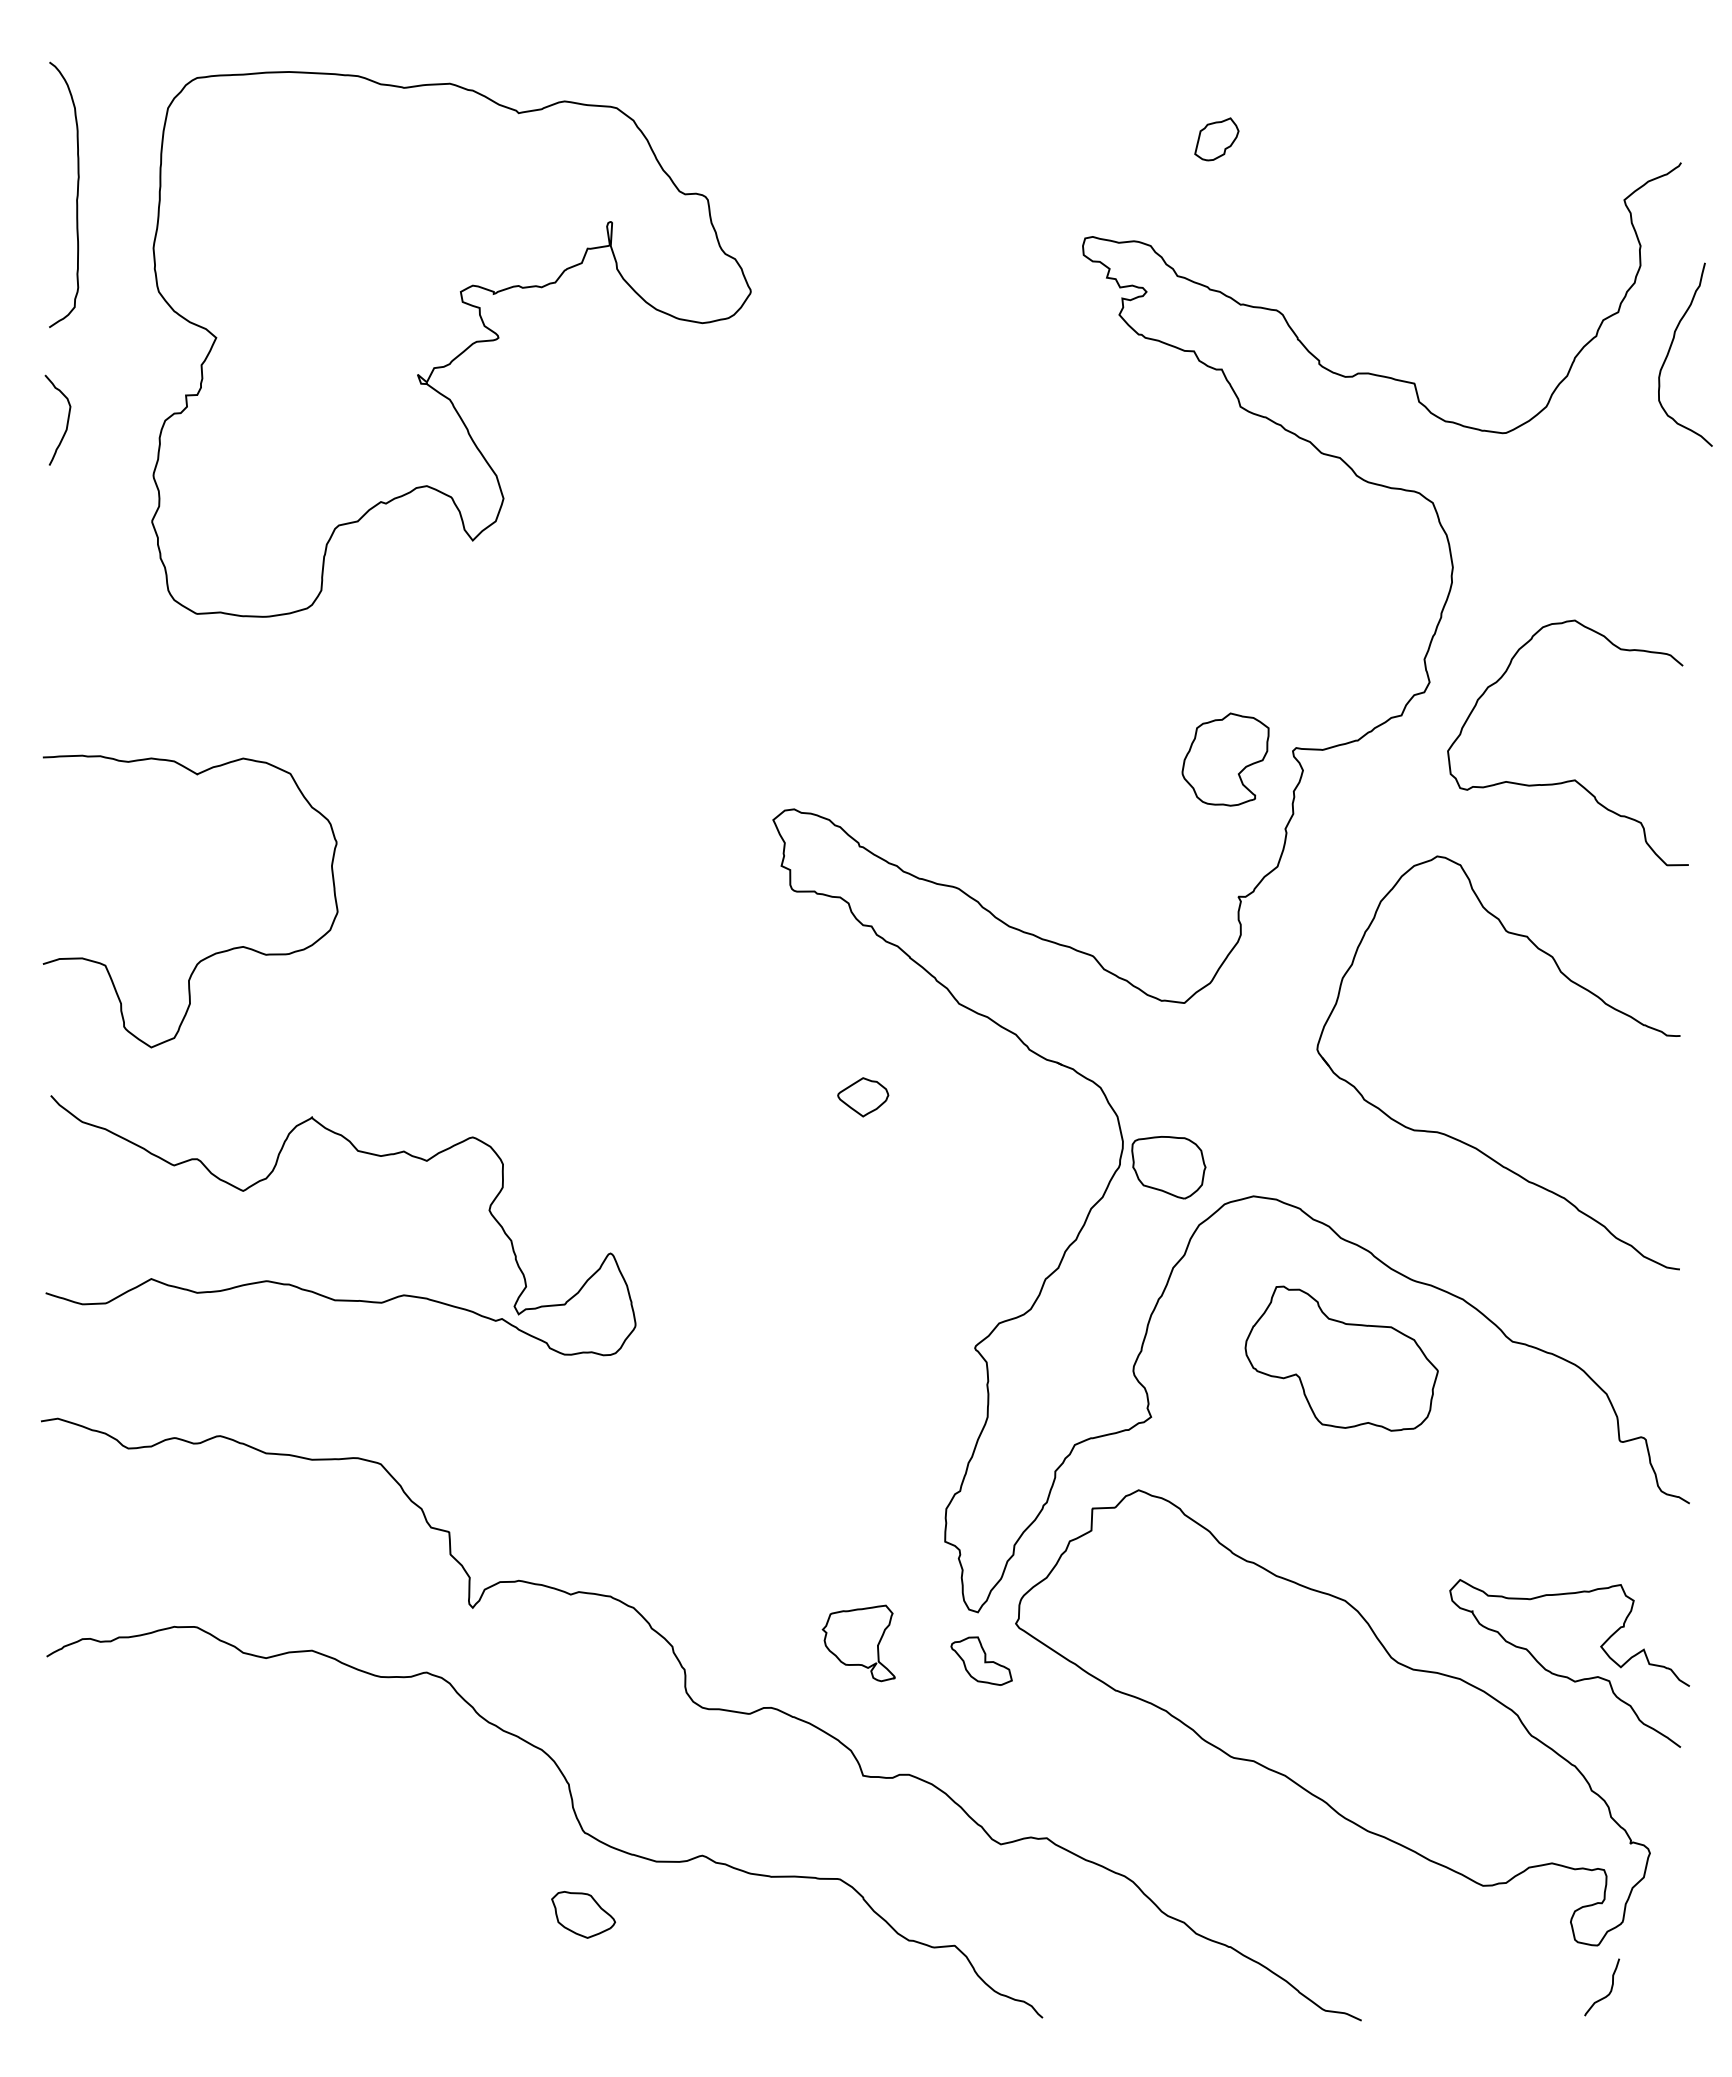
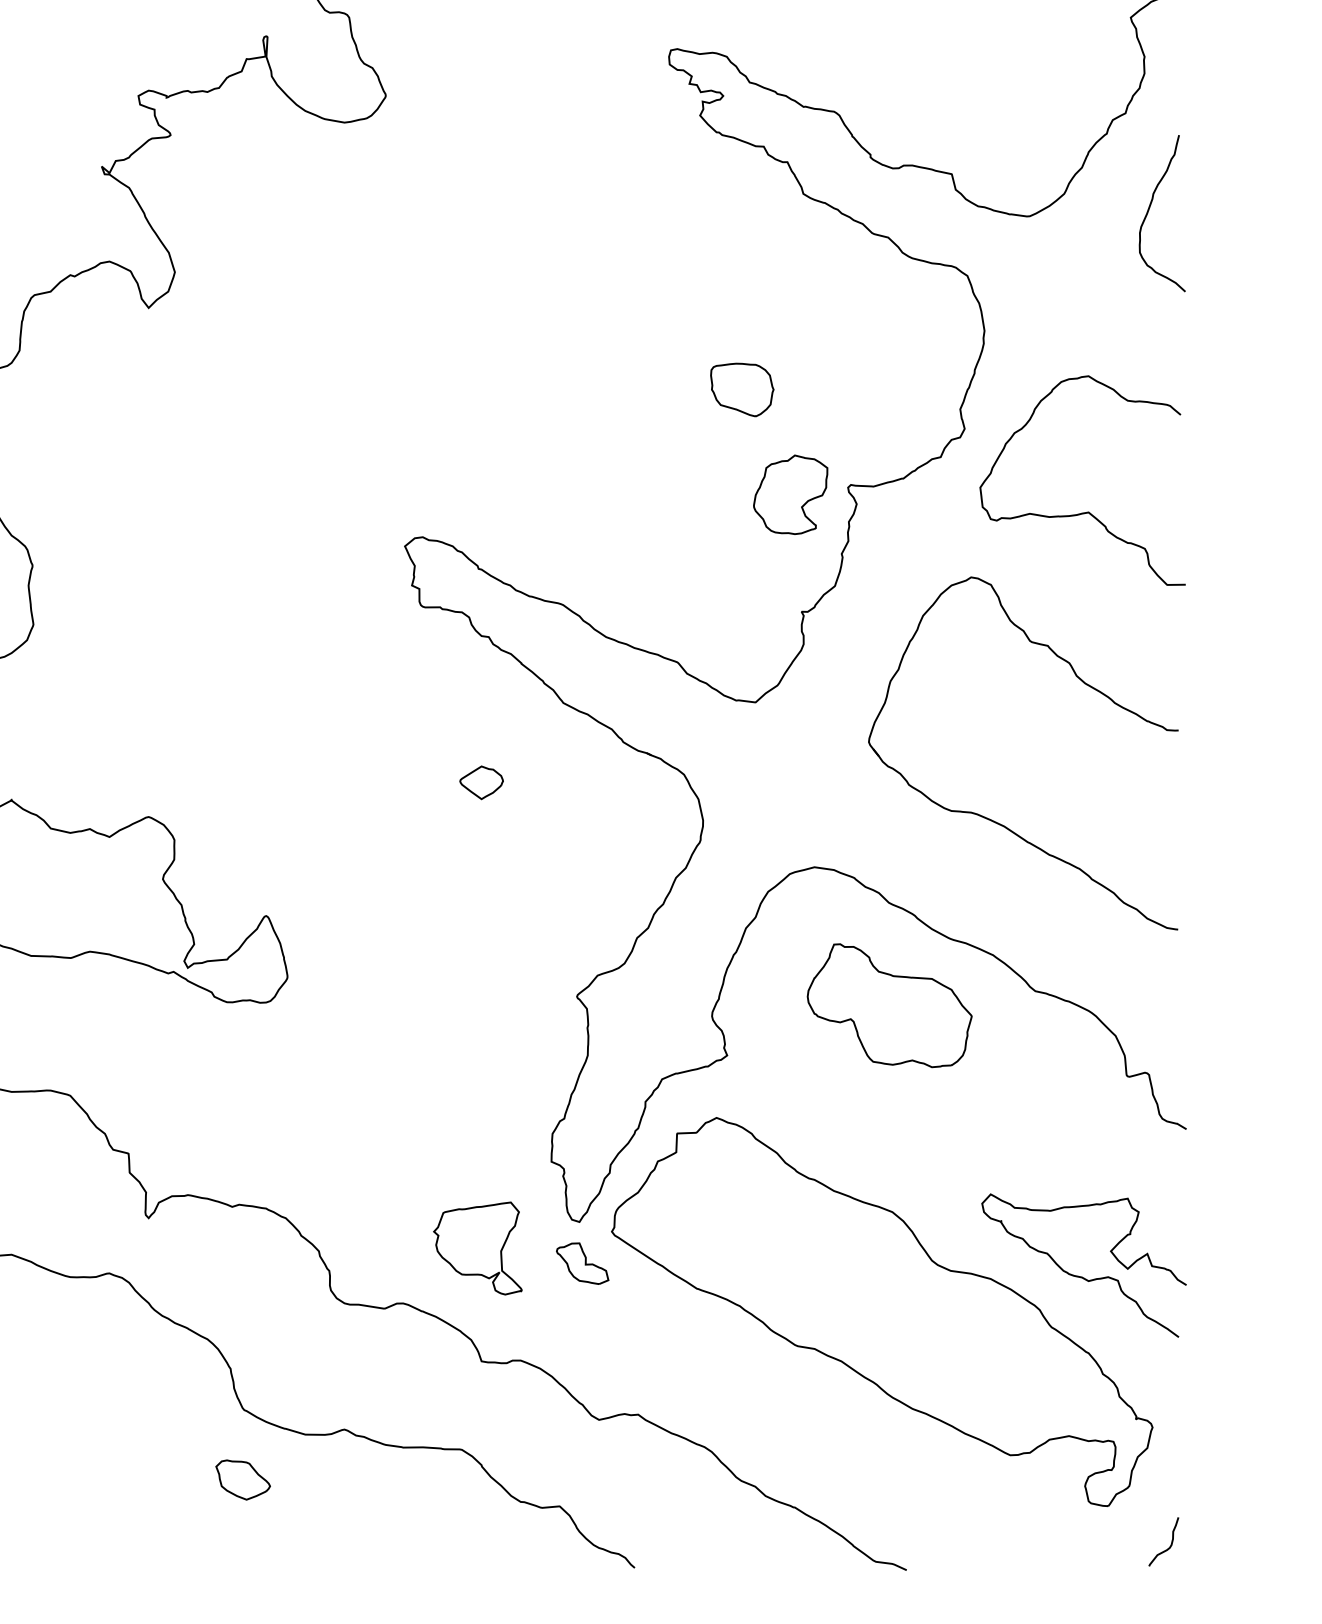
curve: (1670, 350) -> (1149, 209), moved
part: (1168, 1167) -> (741, 389), moved
part: (858, 1643) -> (477, 1248), size x1.43
curve: (1610, 1988) -> (1170, 1542), moved

